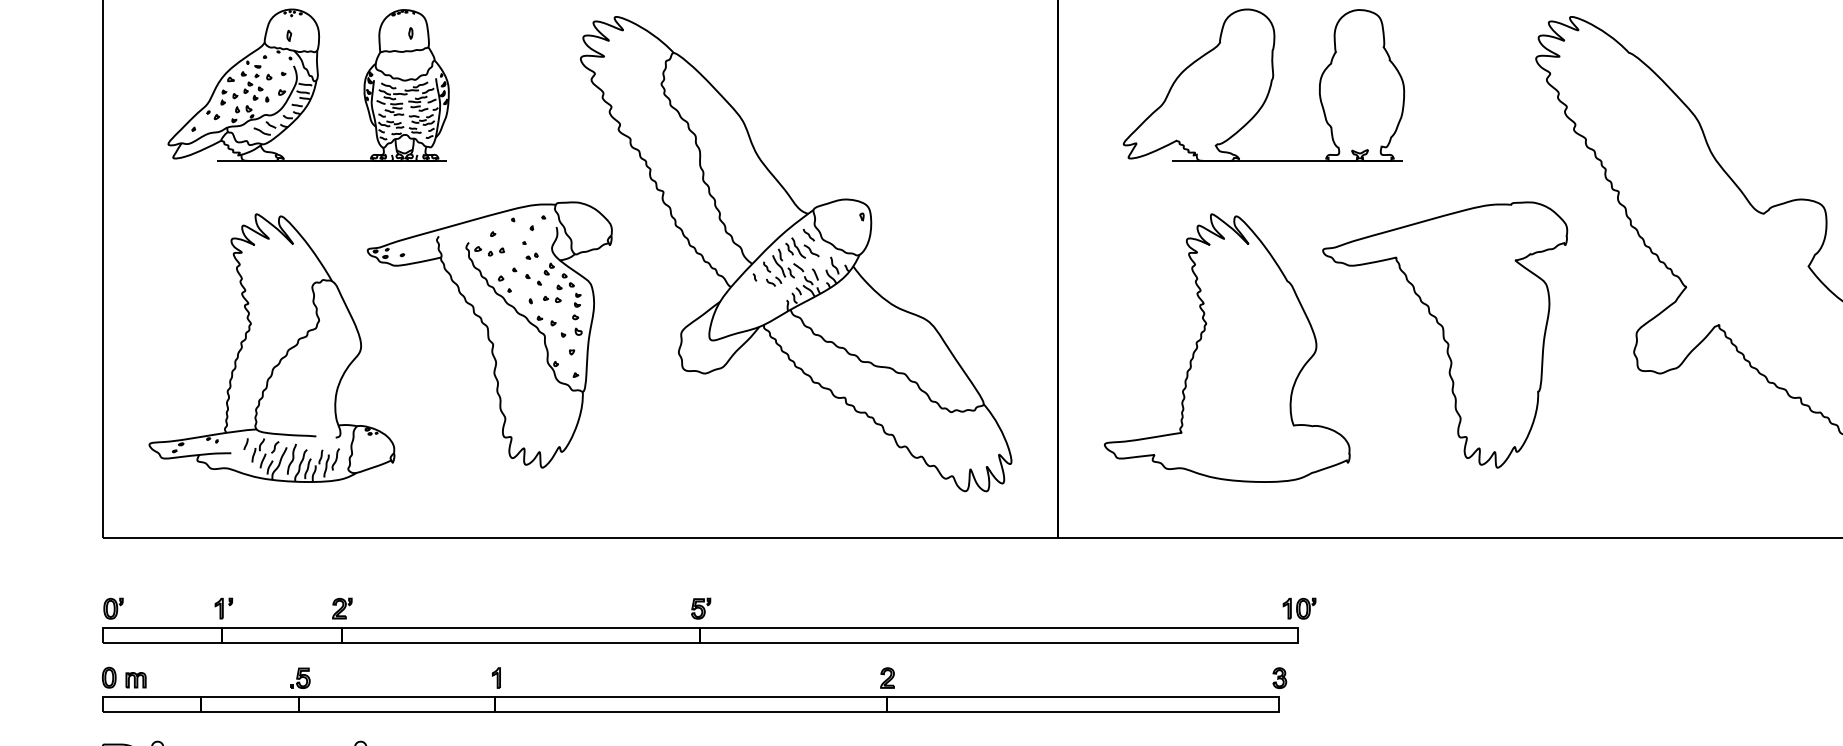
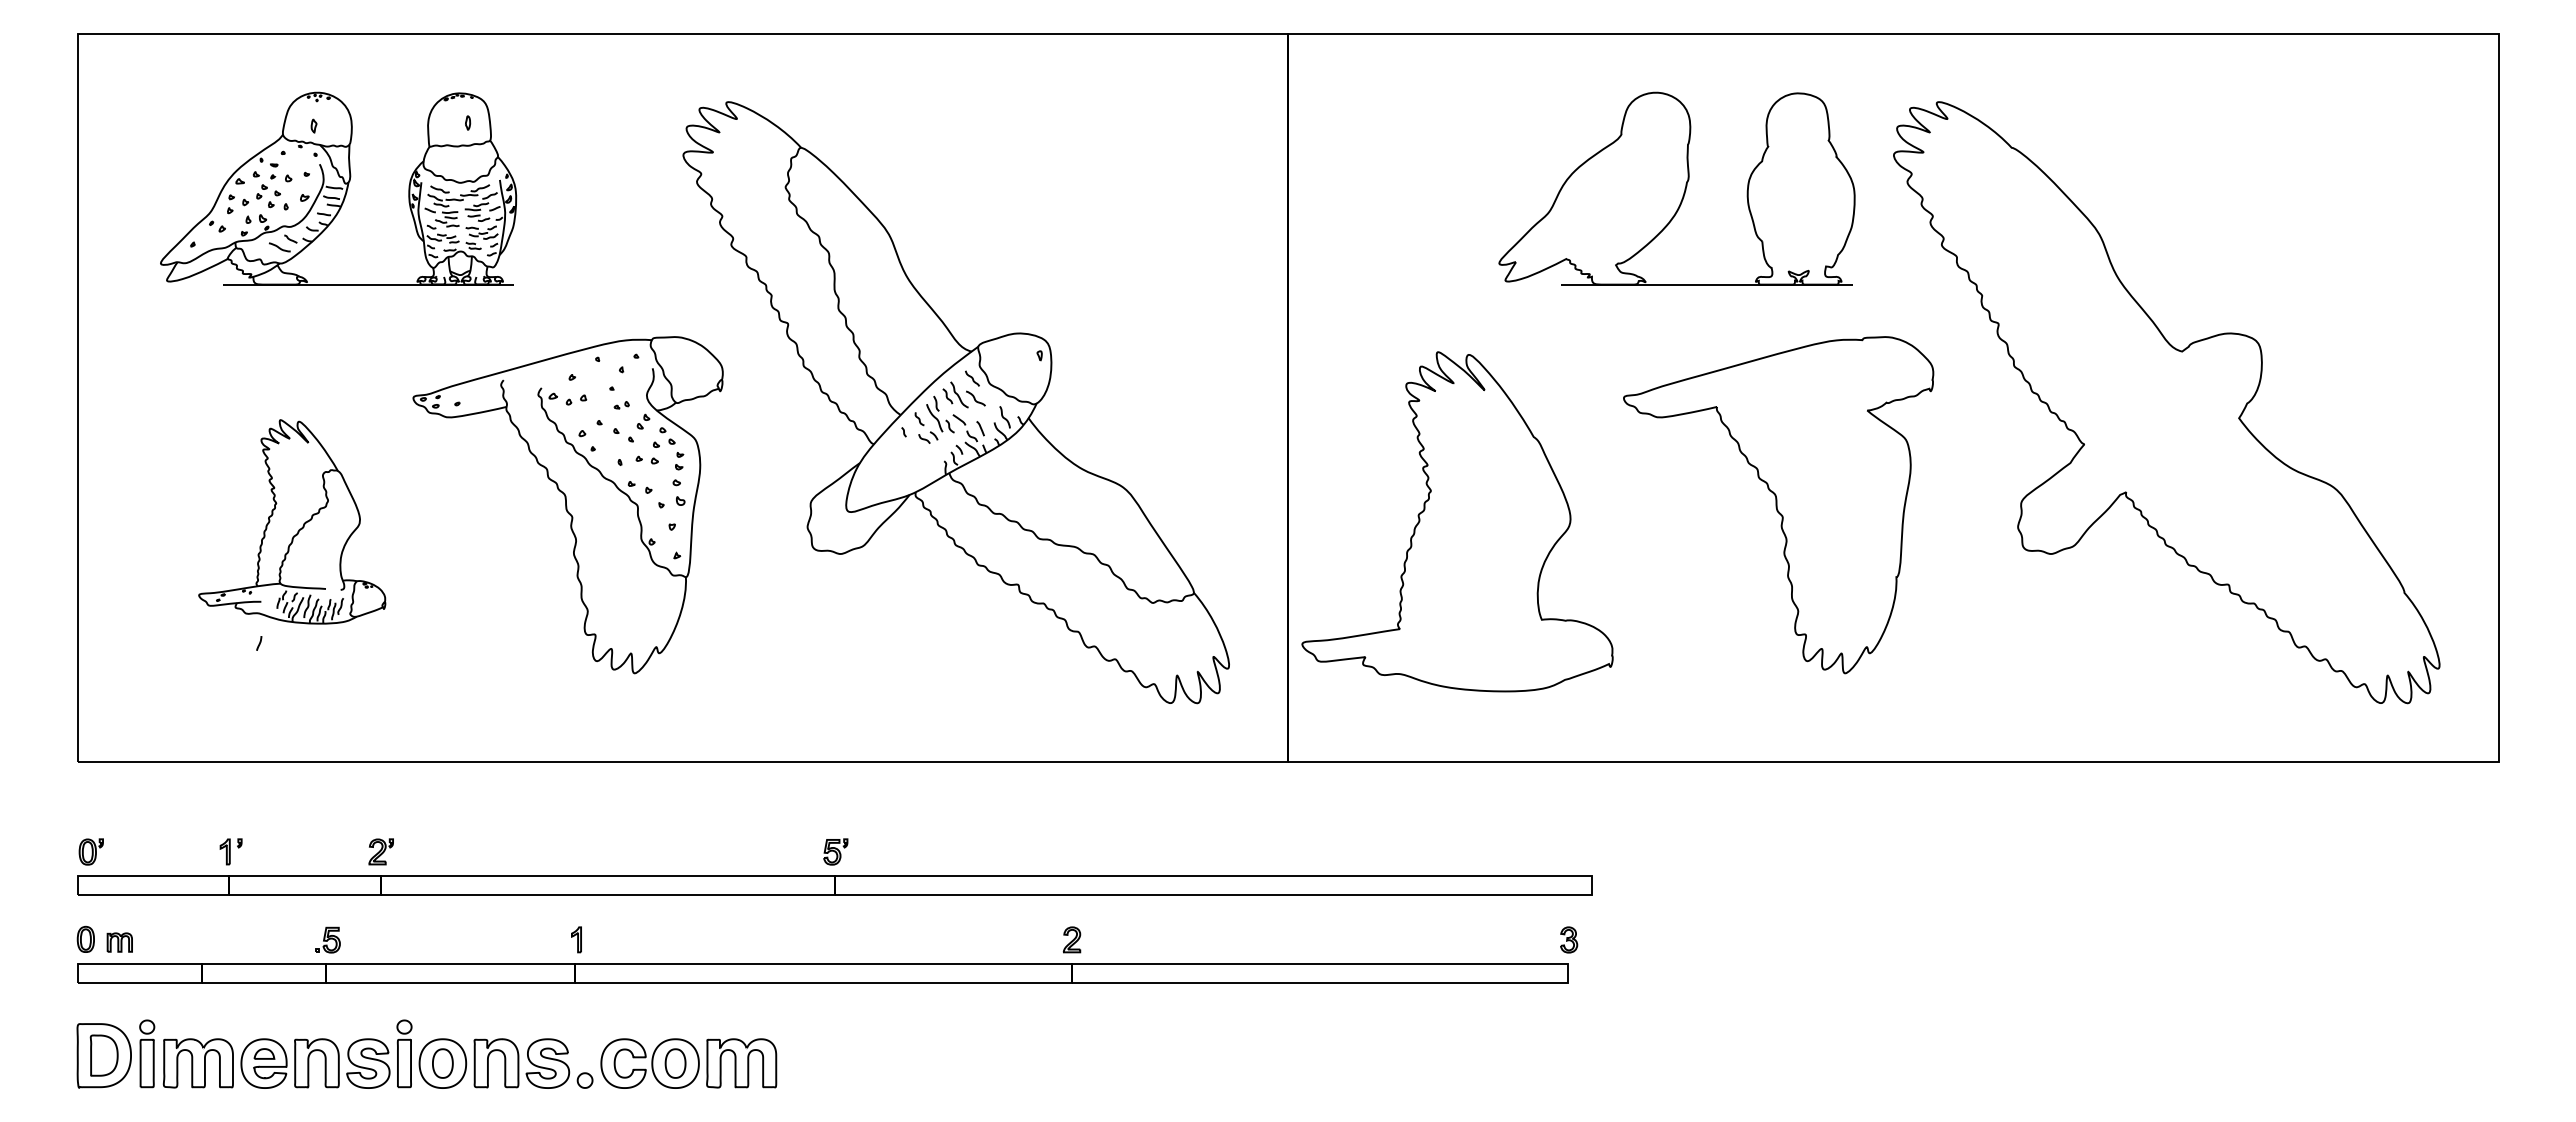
part: (1263, 85) -> (1676, 188), moved
part: (272, 347) -> (292, 521), size x0.6
part: (1227, 347) -> (1457, 521), moved
part: (1299, 608) -> (1594, 851), removed

